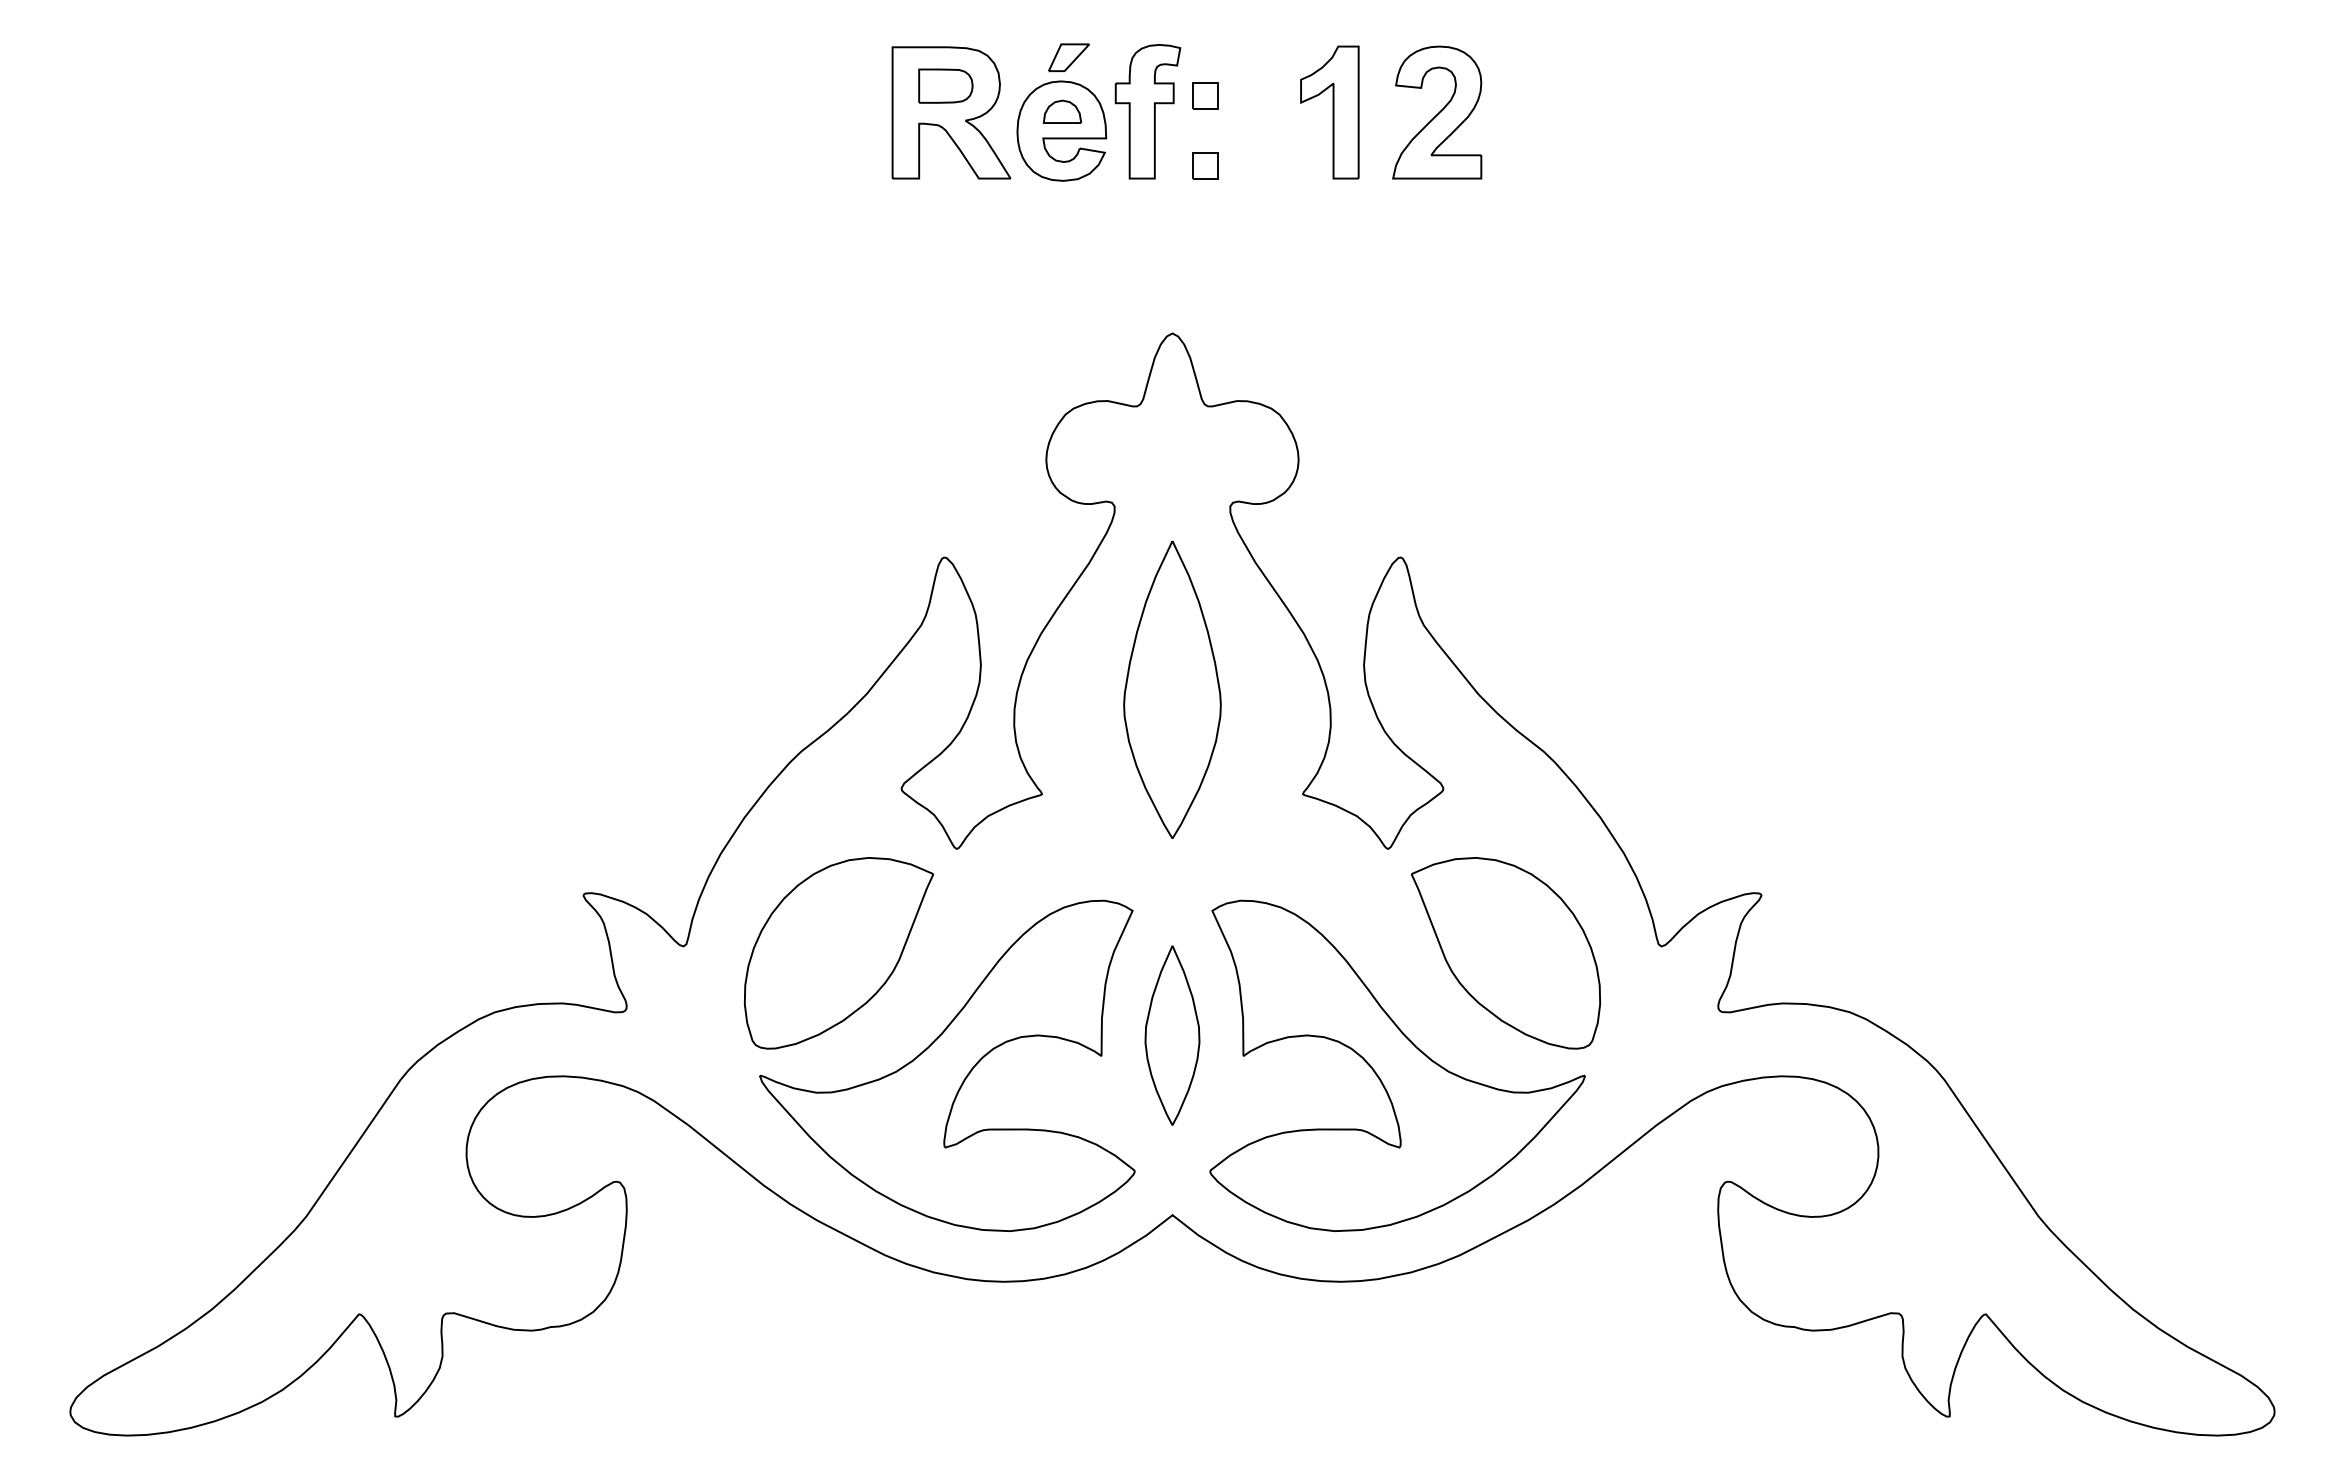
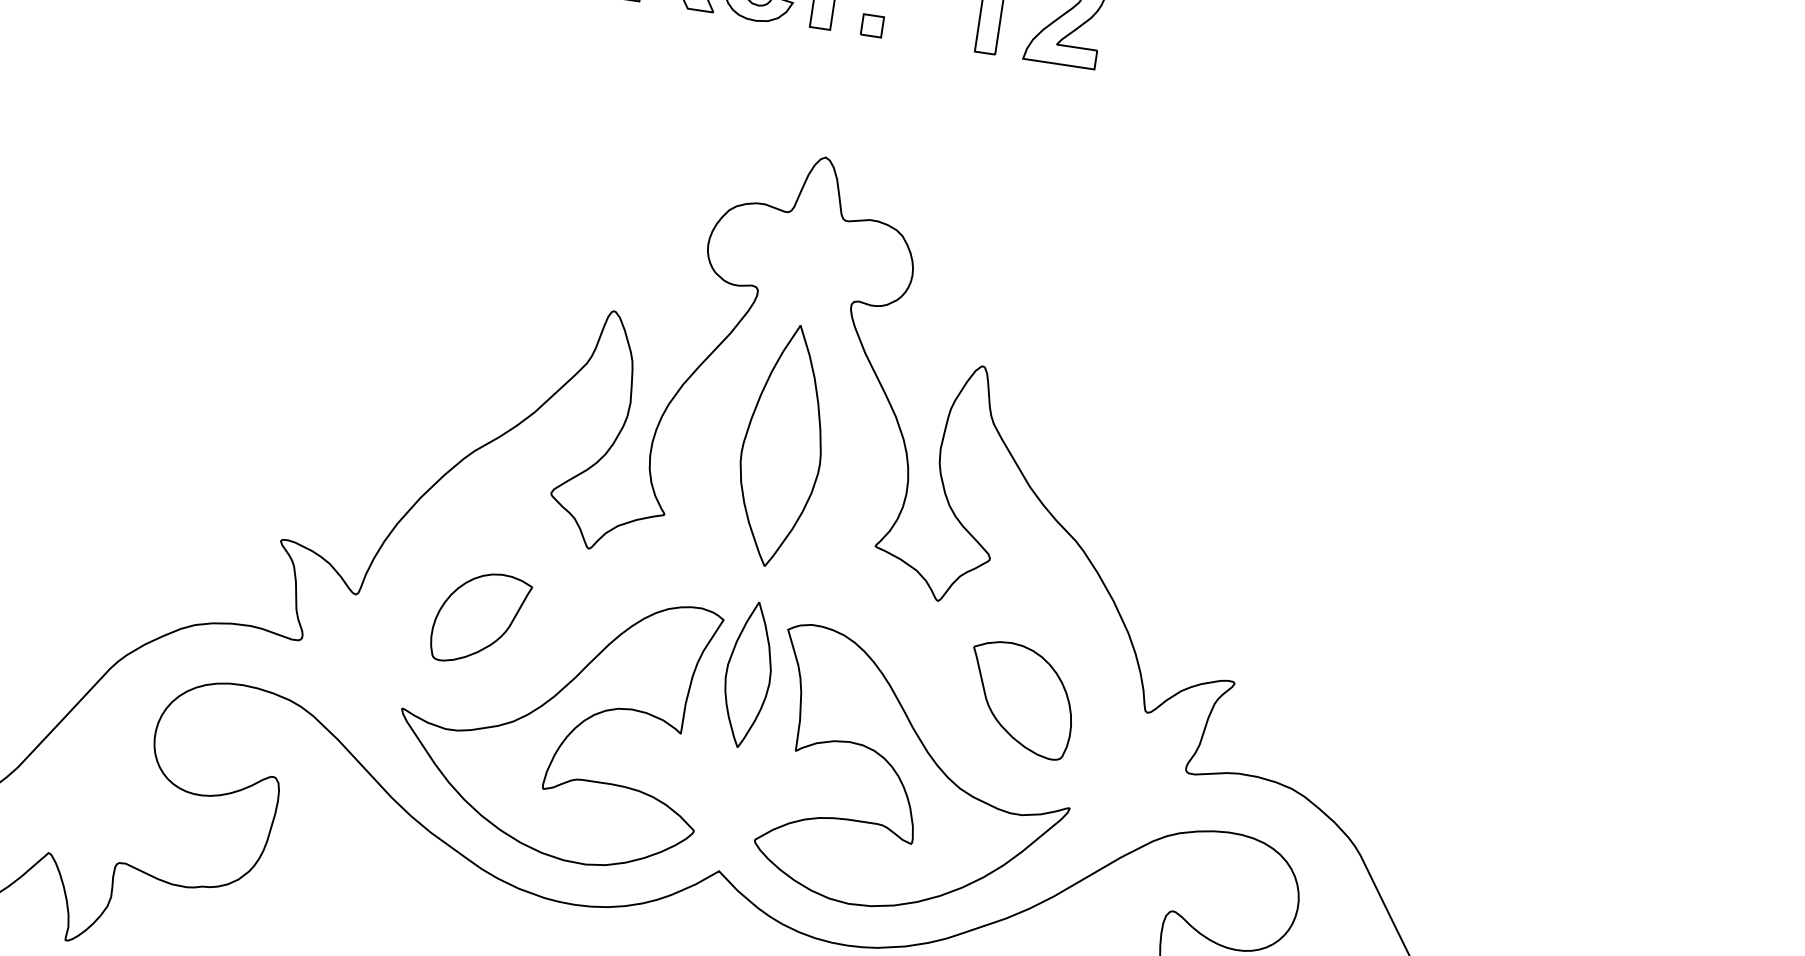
part: (838, 953) -> (480, 619), size x0.6
part: (1505, 953) -> (1020, 699), size x0.7
part: (1172, 1035) -> (748, 674), moved

